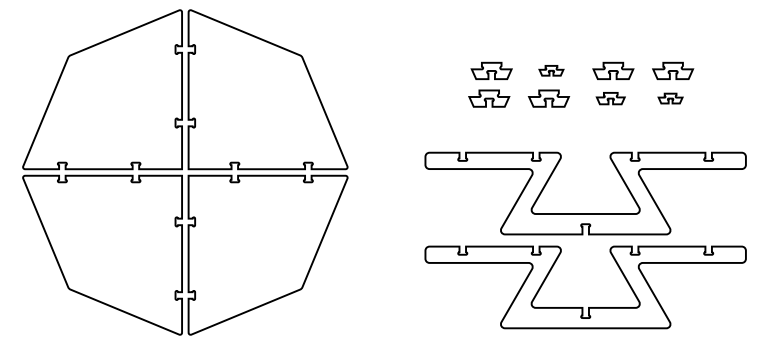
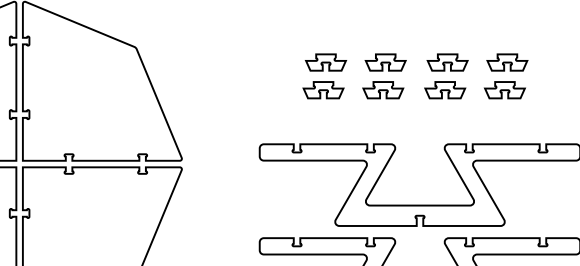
part: (551, 70) -> (385, 62), size x1.67
part: (610, 98) -> (444, 90), size x1.43
part: (670, 98) -> (504, 90), size x1.67

